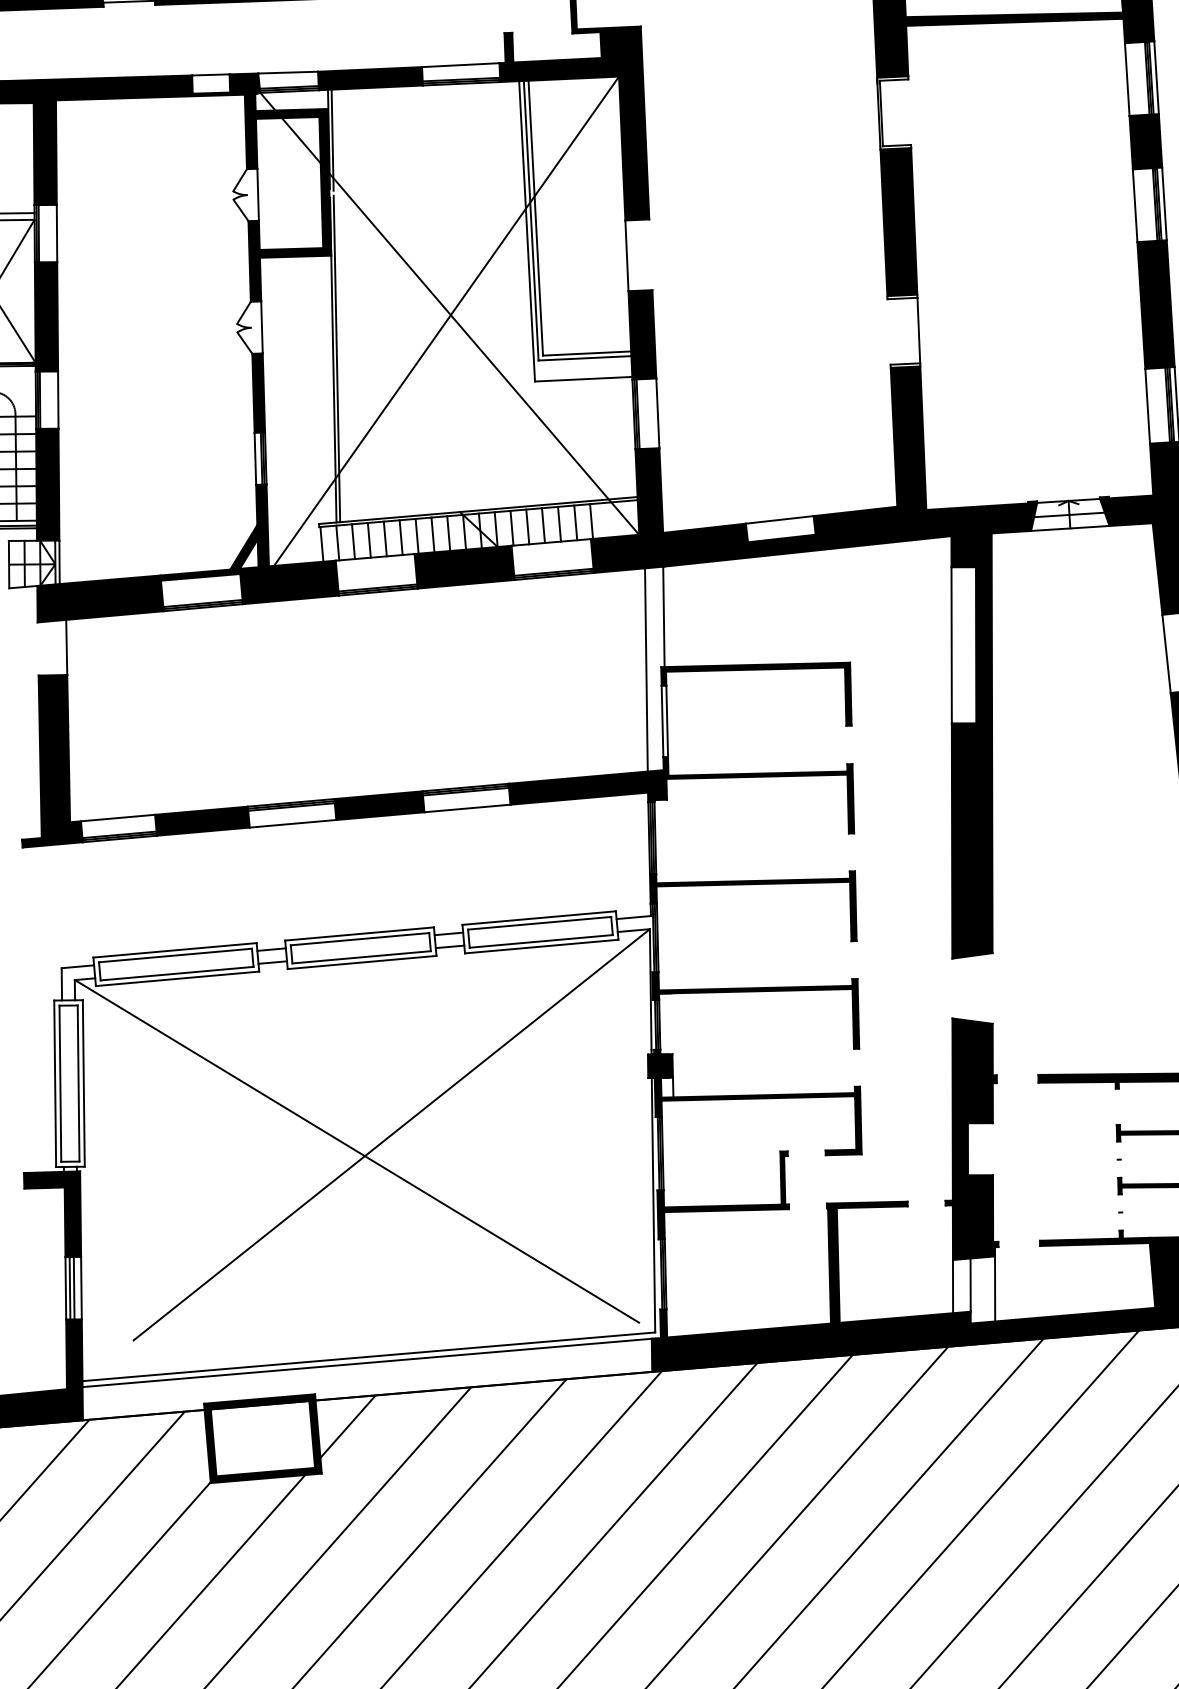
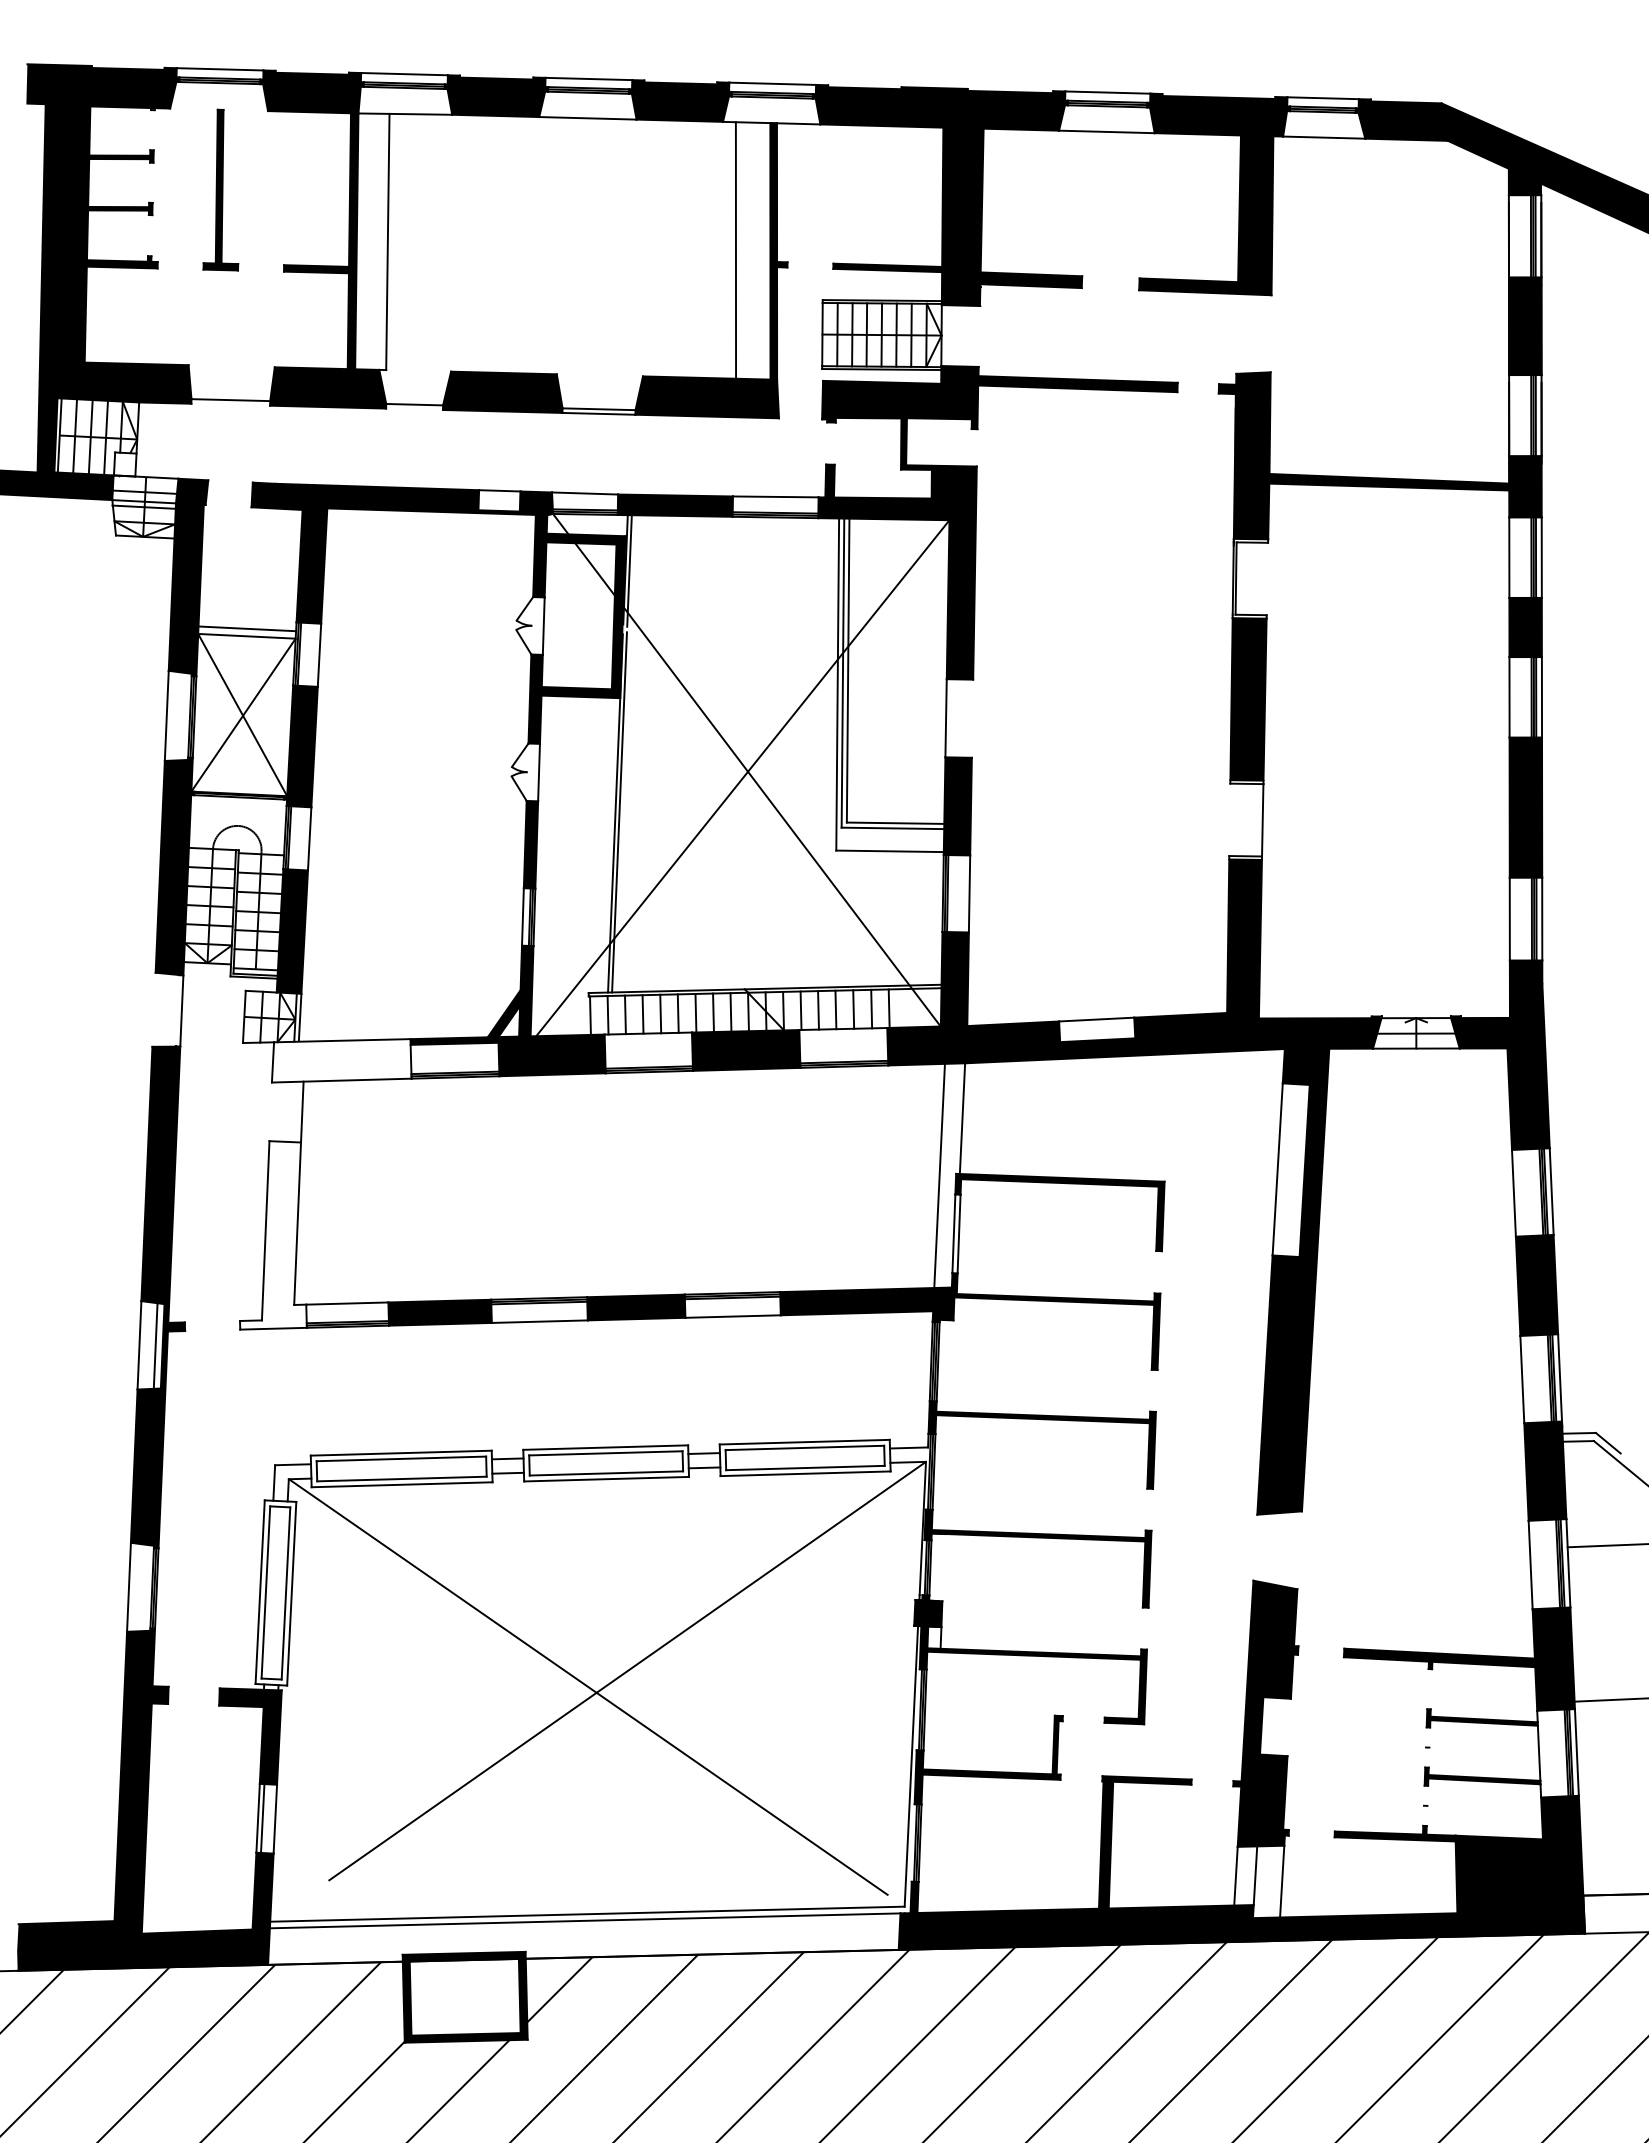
fill: (99, 598) -> (341, 1060), removed
fill: (47, 760) -> (273, 1235), removed
line: (74, 1287) -> (267, 1818), removed

